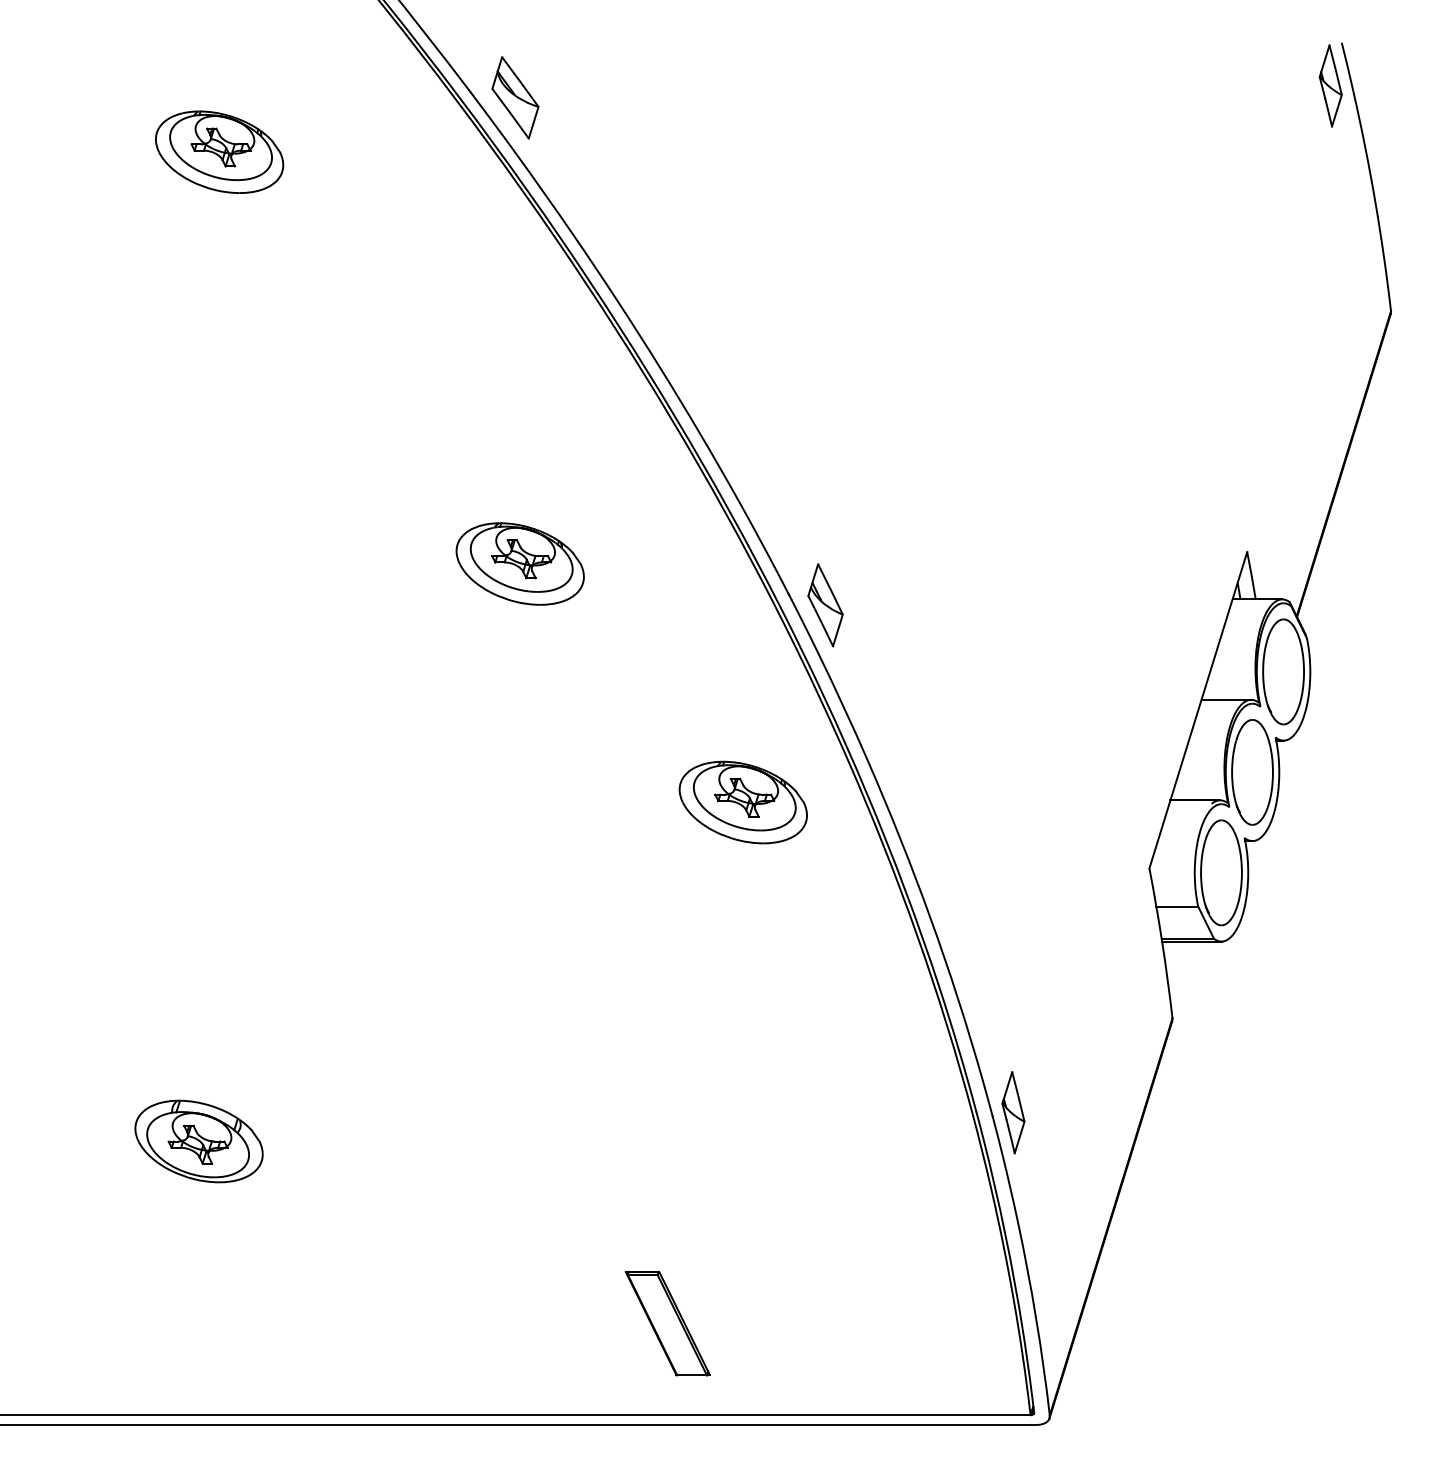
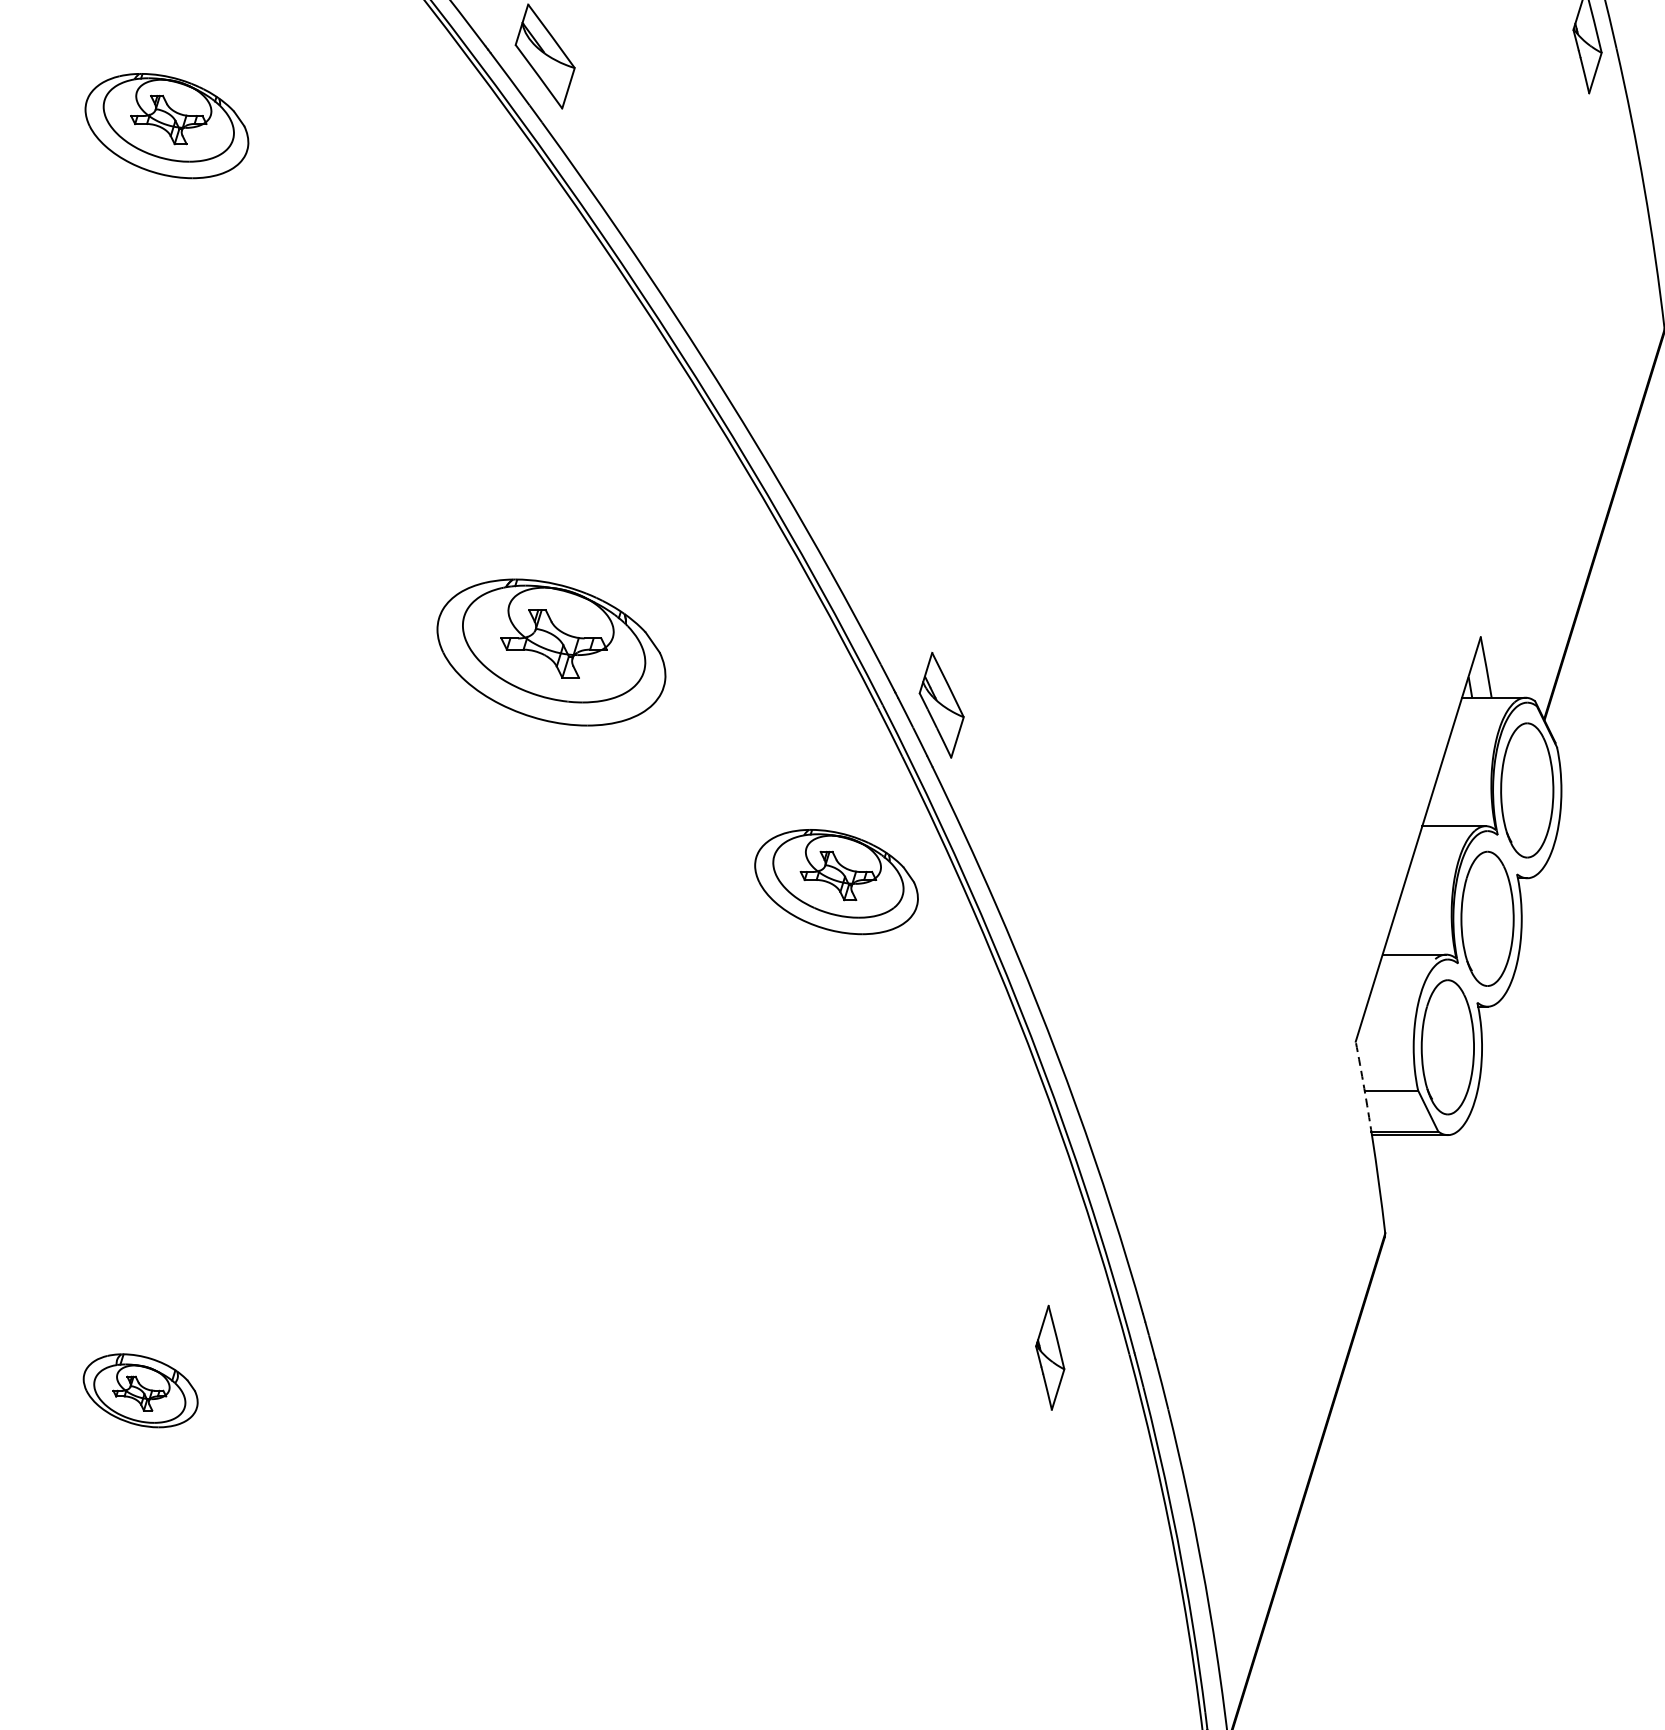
part: (519, 563) -> (550, 651), size x1.4
part: (742, 802) -> (835, 881), moved
arc: (1156, 904) -> (1364, 1087), solid -> dashed
part: (1013, 1112) -> (1050, 1357), moved
part: (198, 1141) -> (139, 1390), size x0.7
part: (667, 1323) -> (739, 1623), removed

